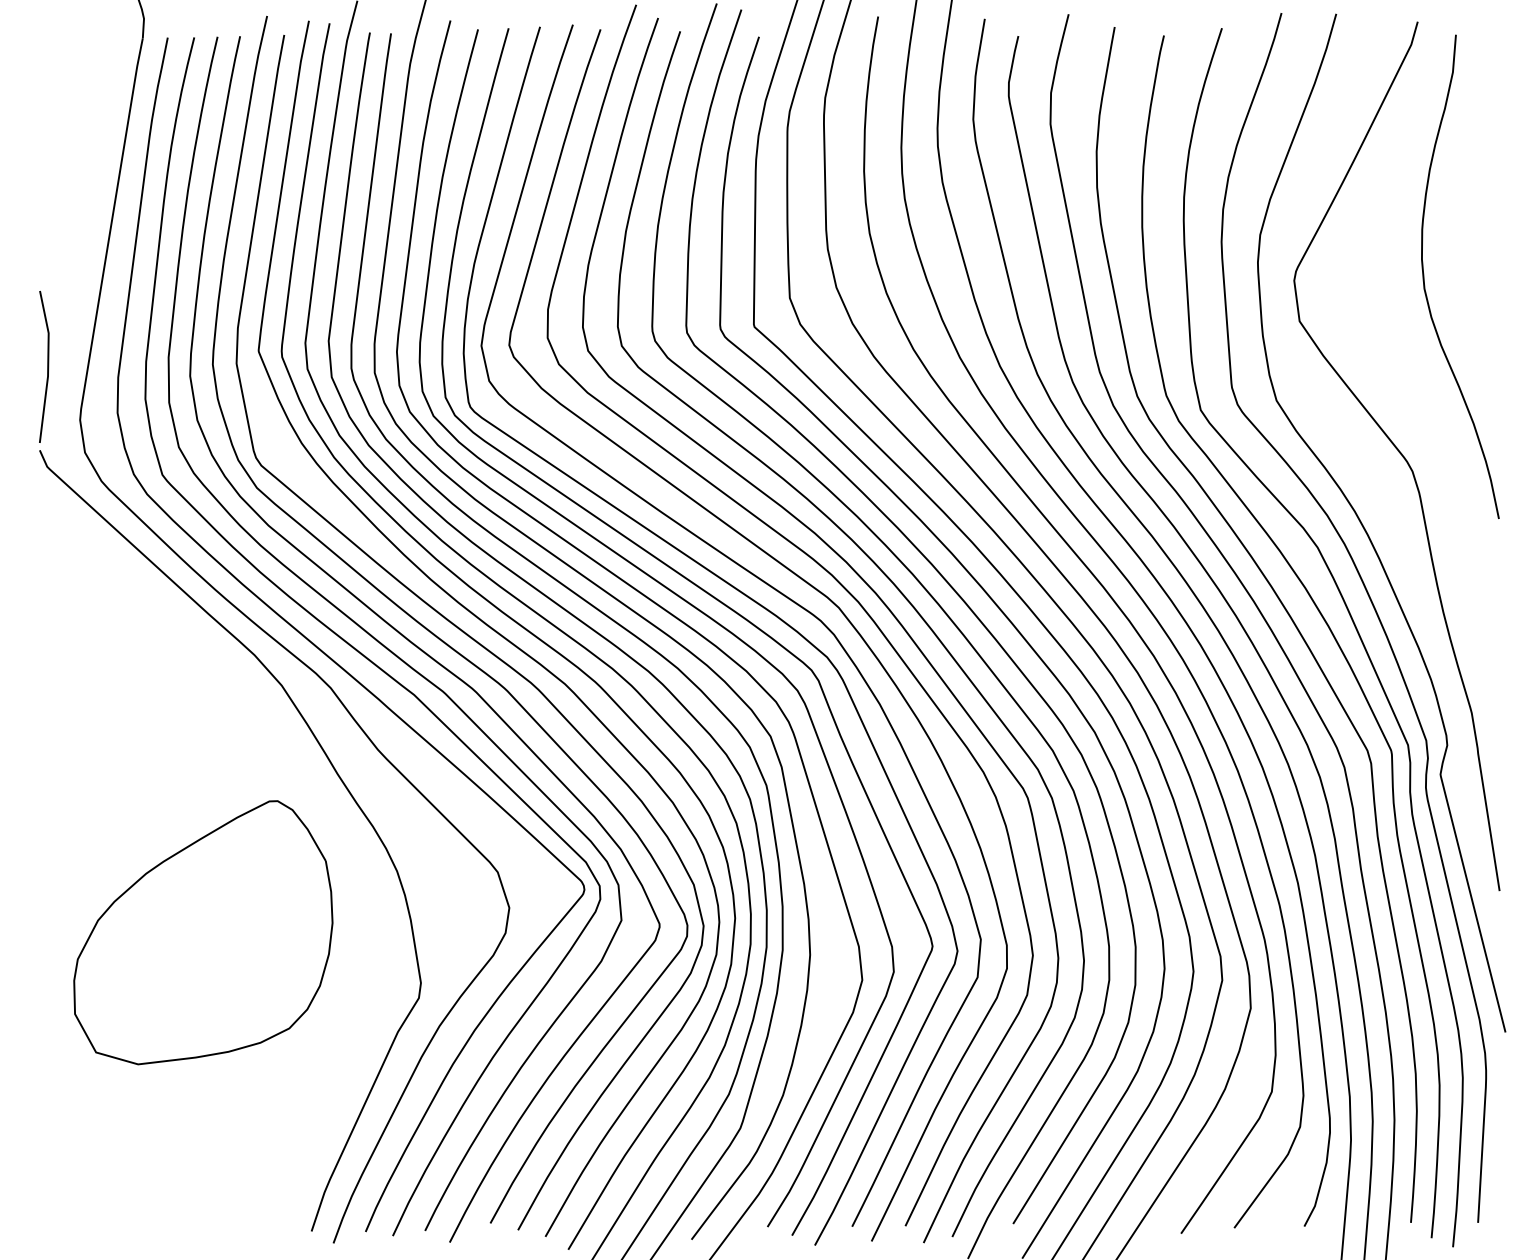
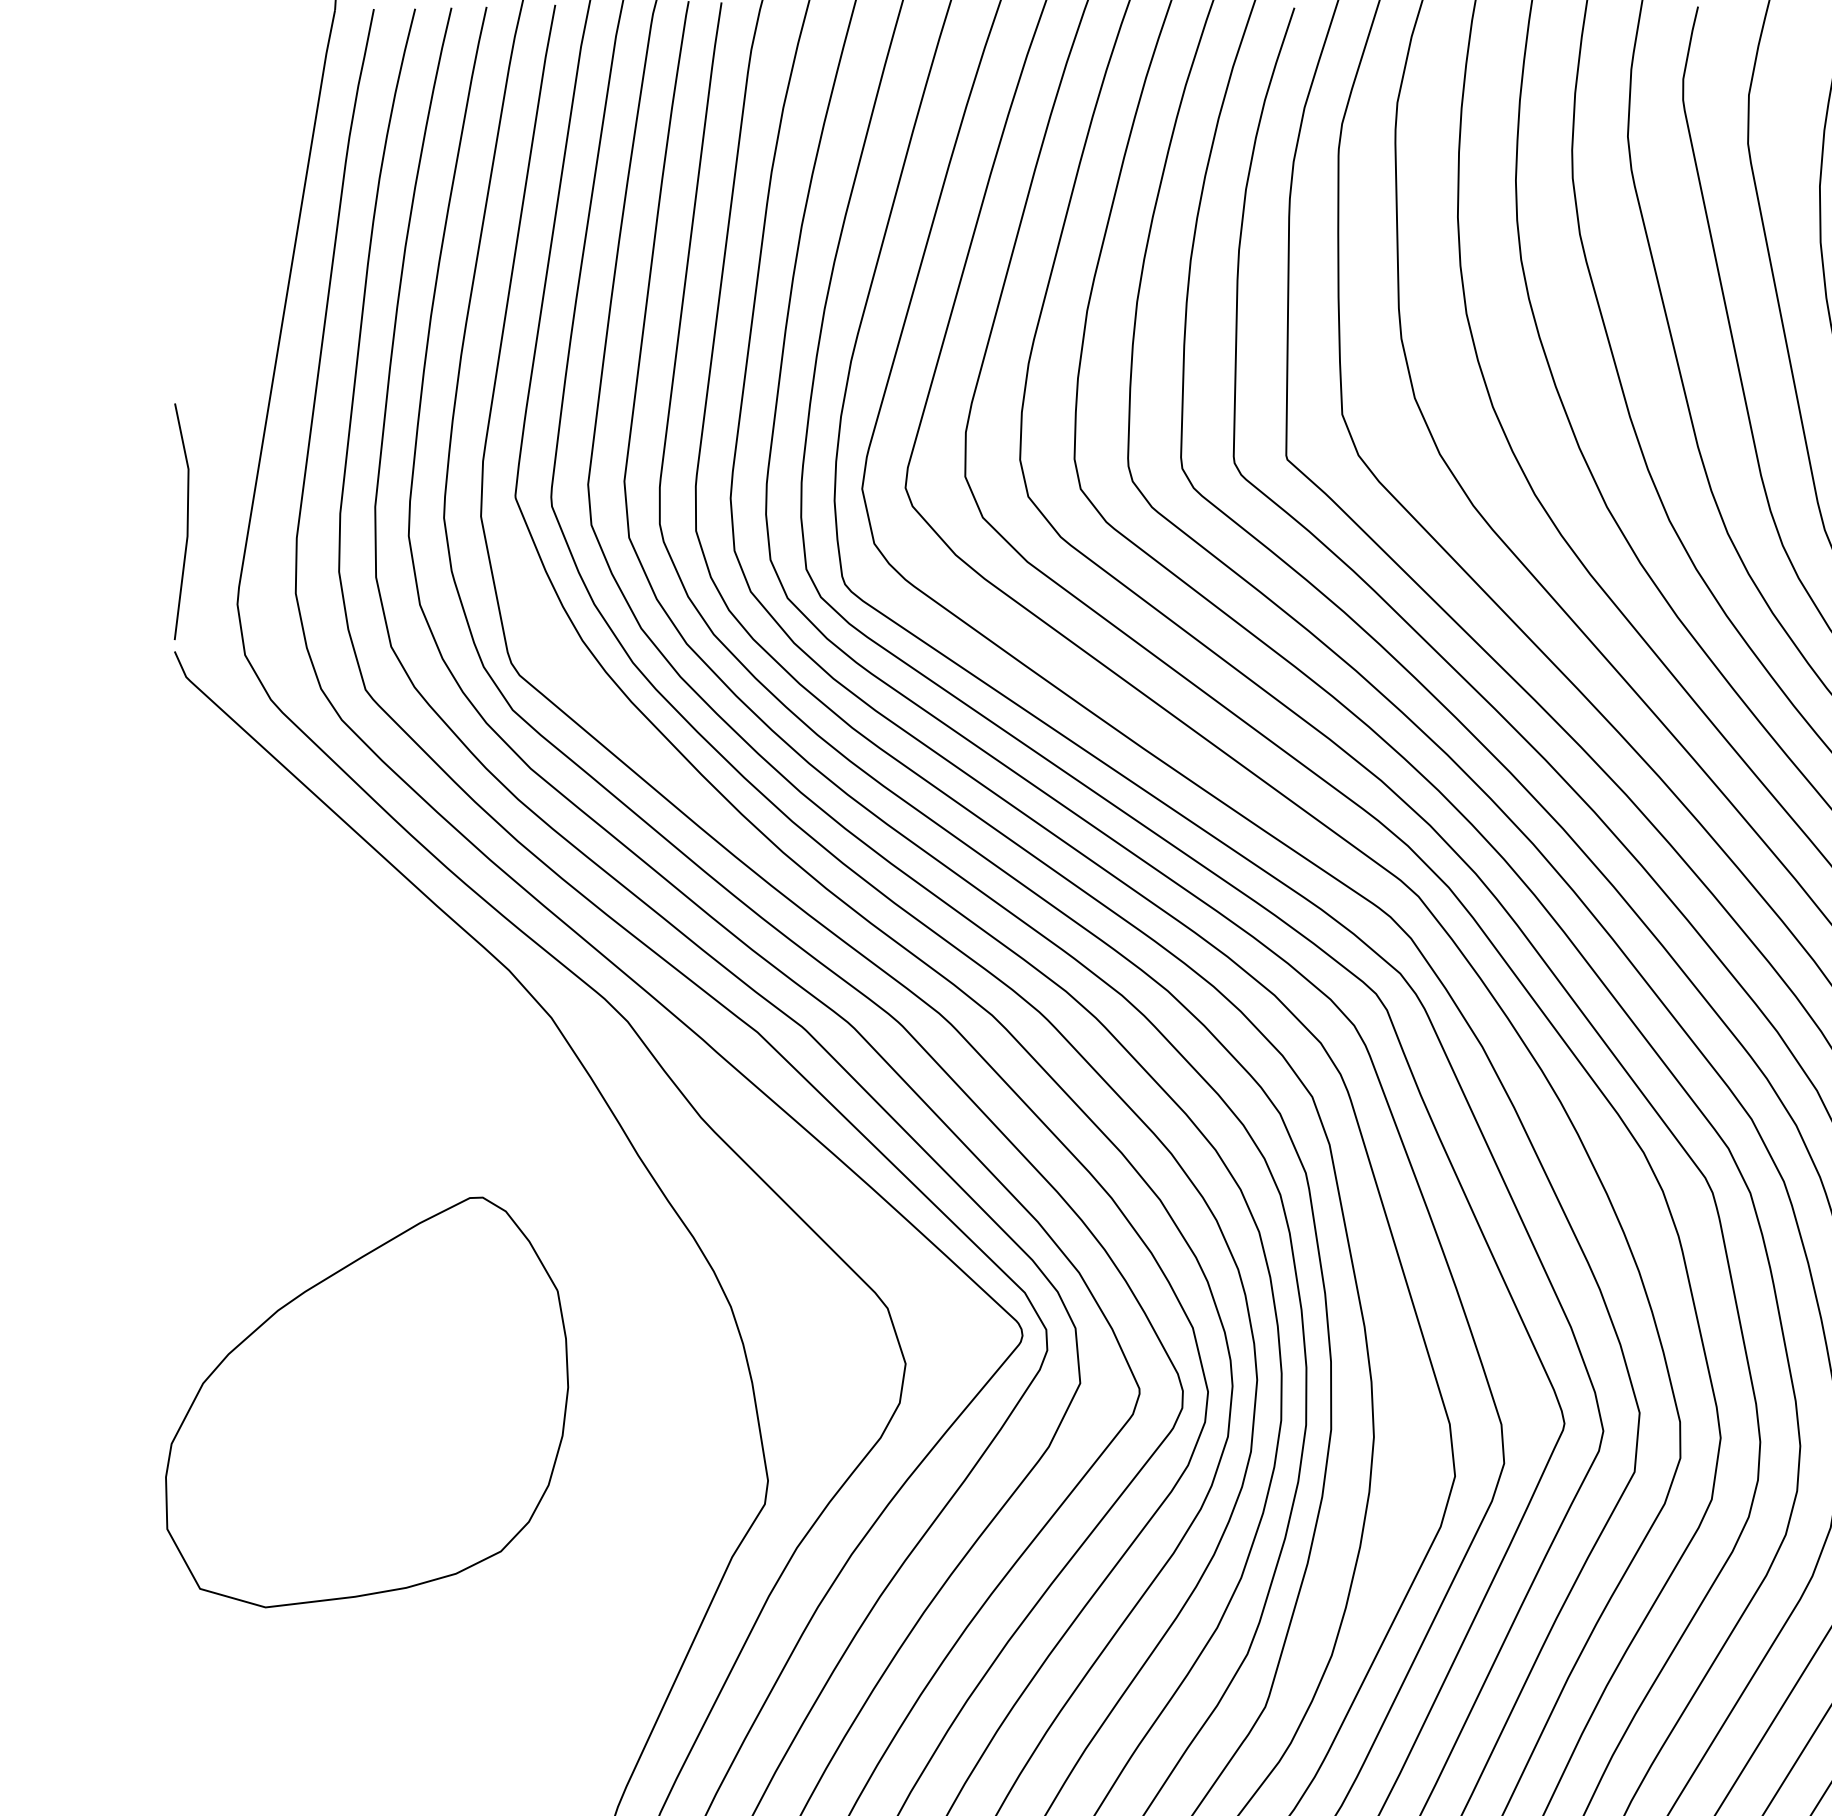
part: (203, 932) -> (367, 1402), moved

